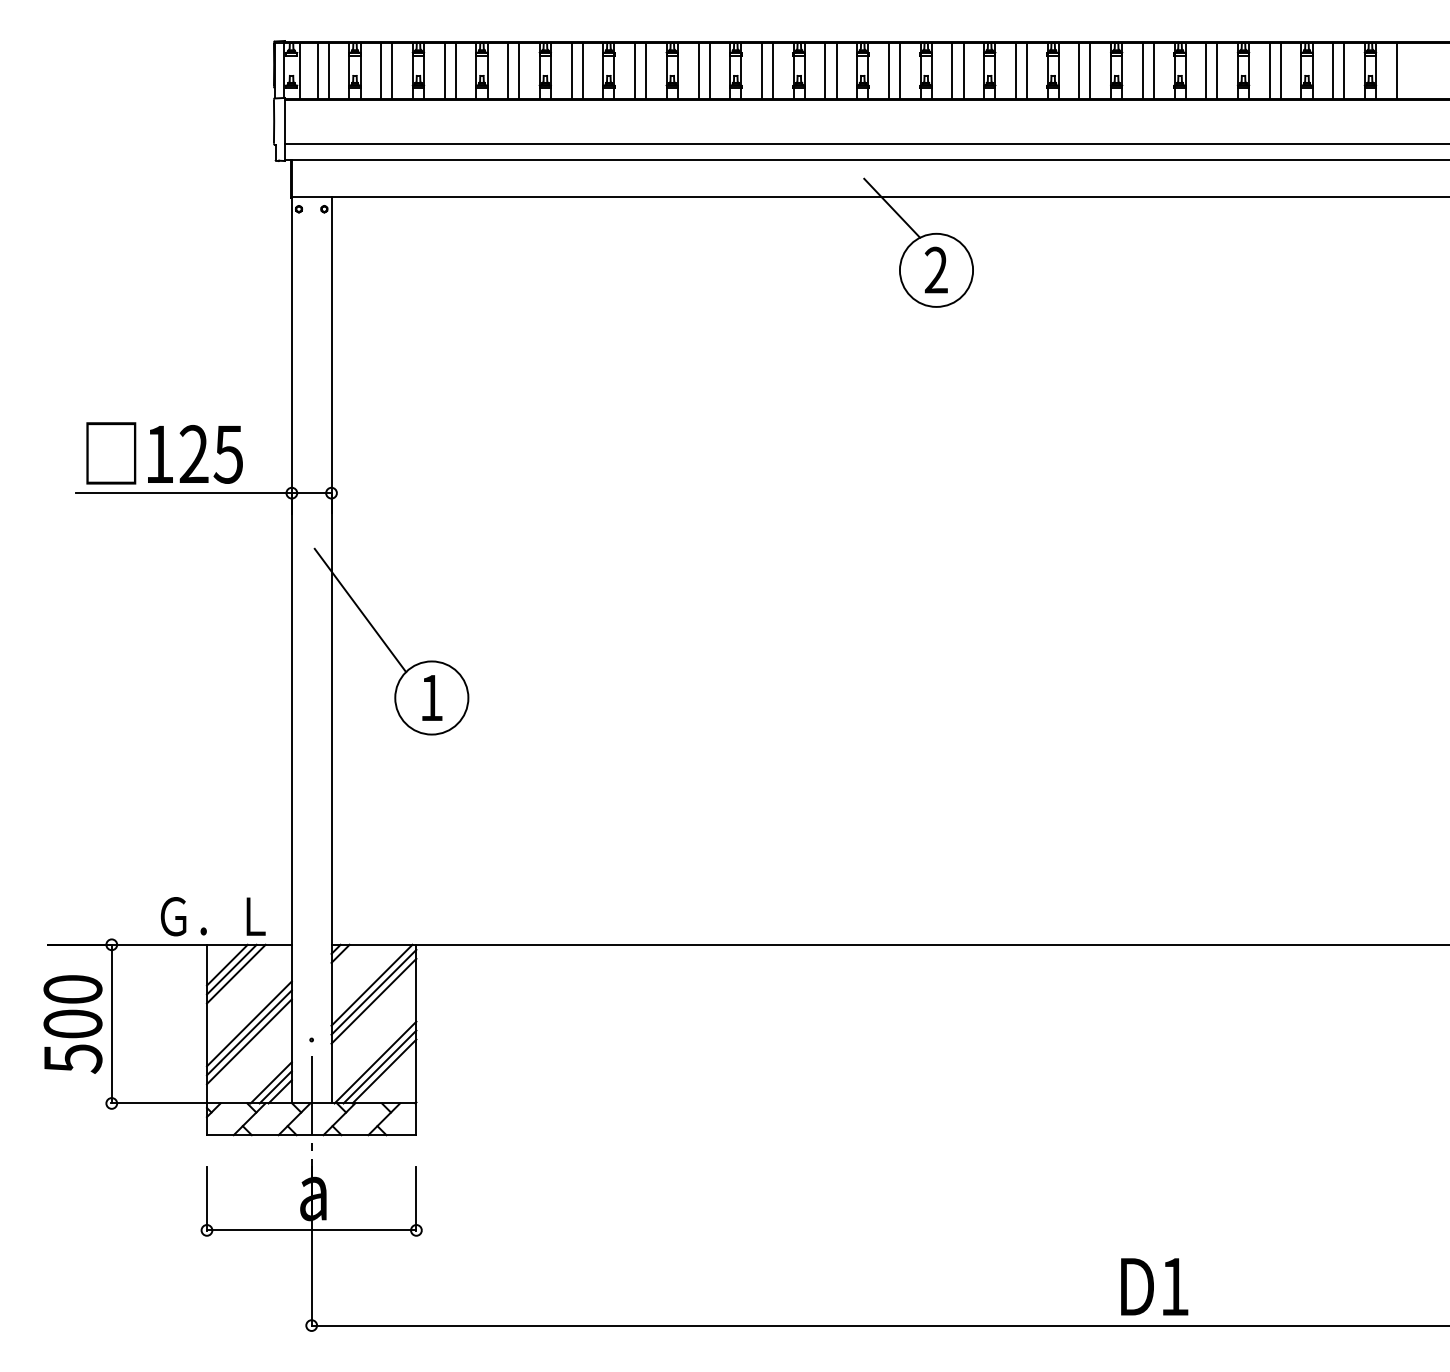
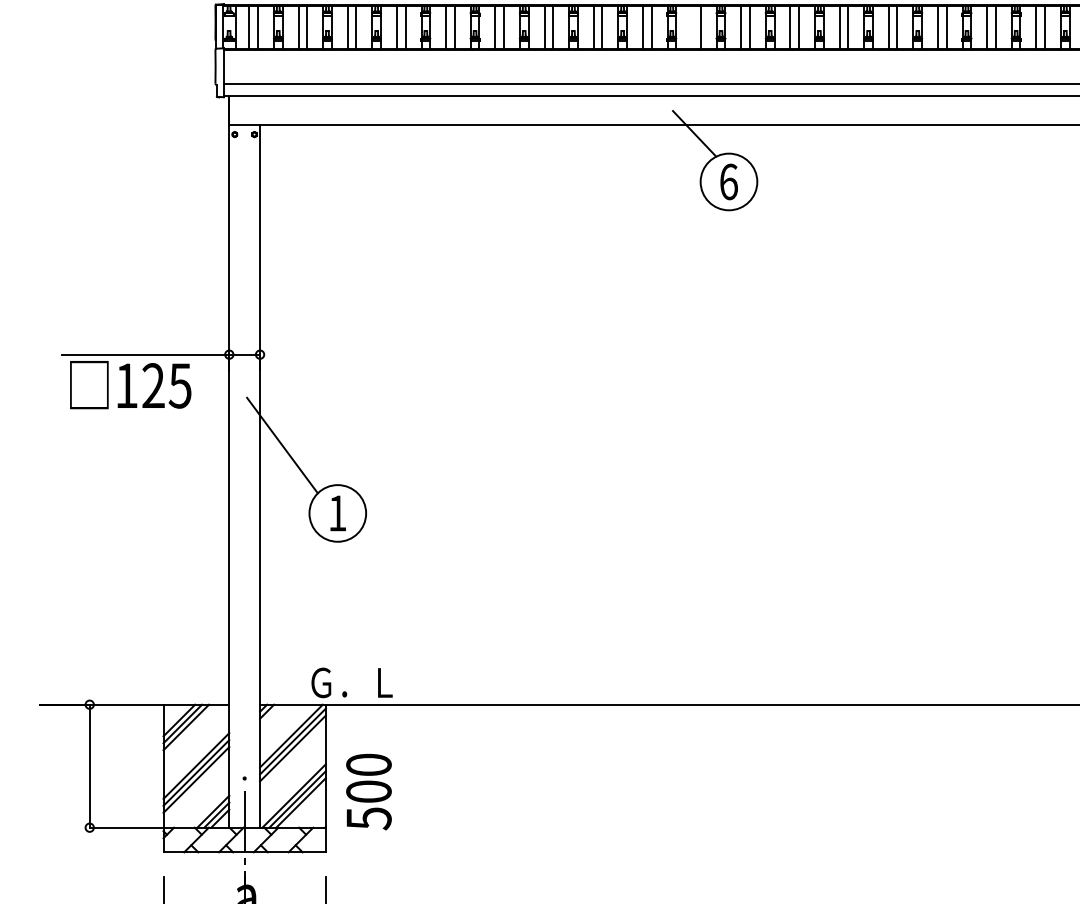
line: (888, 71) -> (691, 27), removed
text: (936, 269) -> (728, 181), 2 -> 6
text: (164, 453) -> (130, 385), moved
text: (213, 916) -> (352, 682), moved
text: (72, 1024) -> (368, 792), moved

